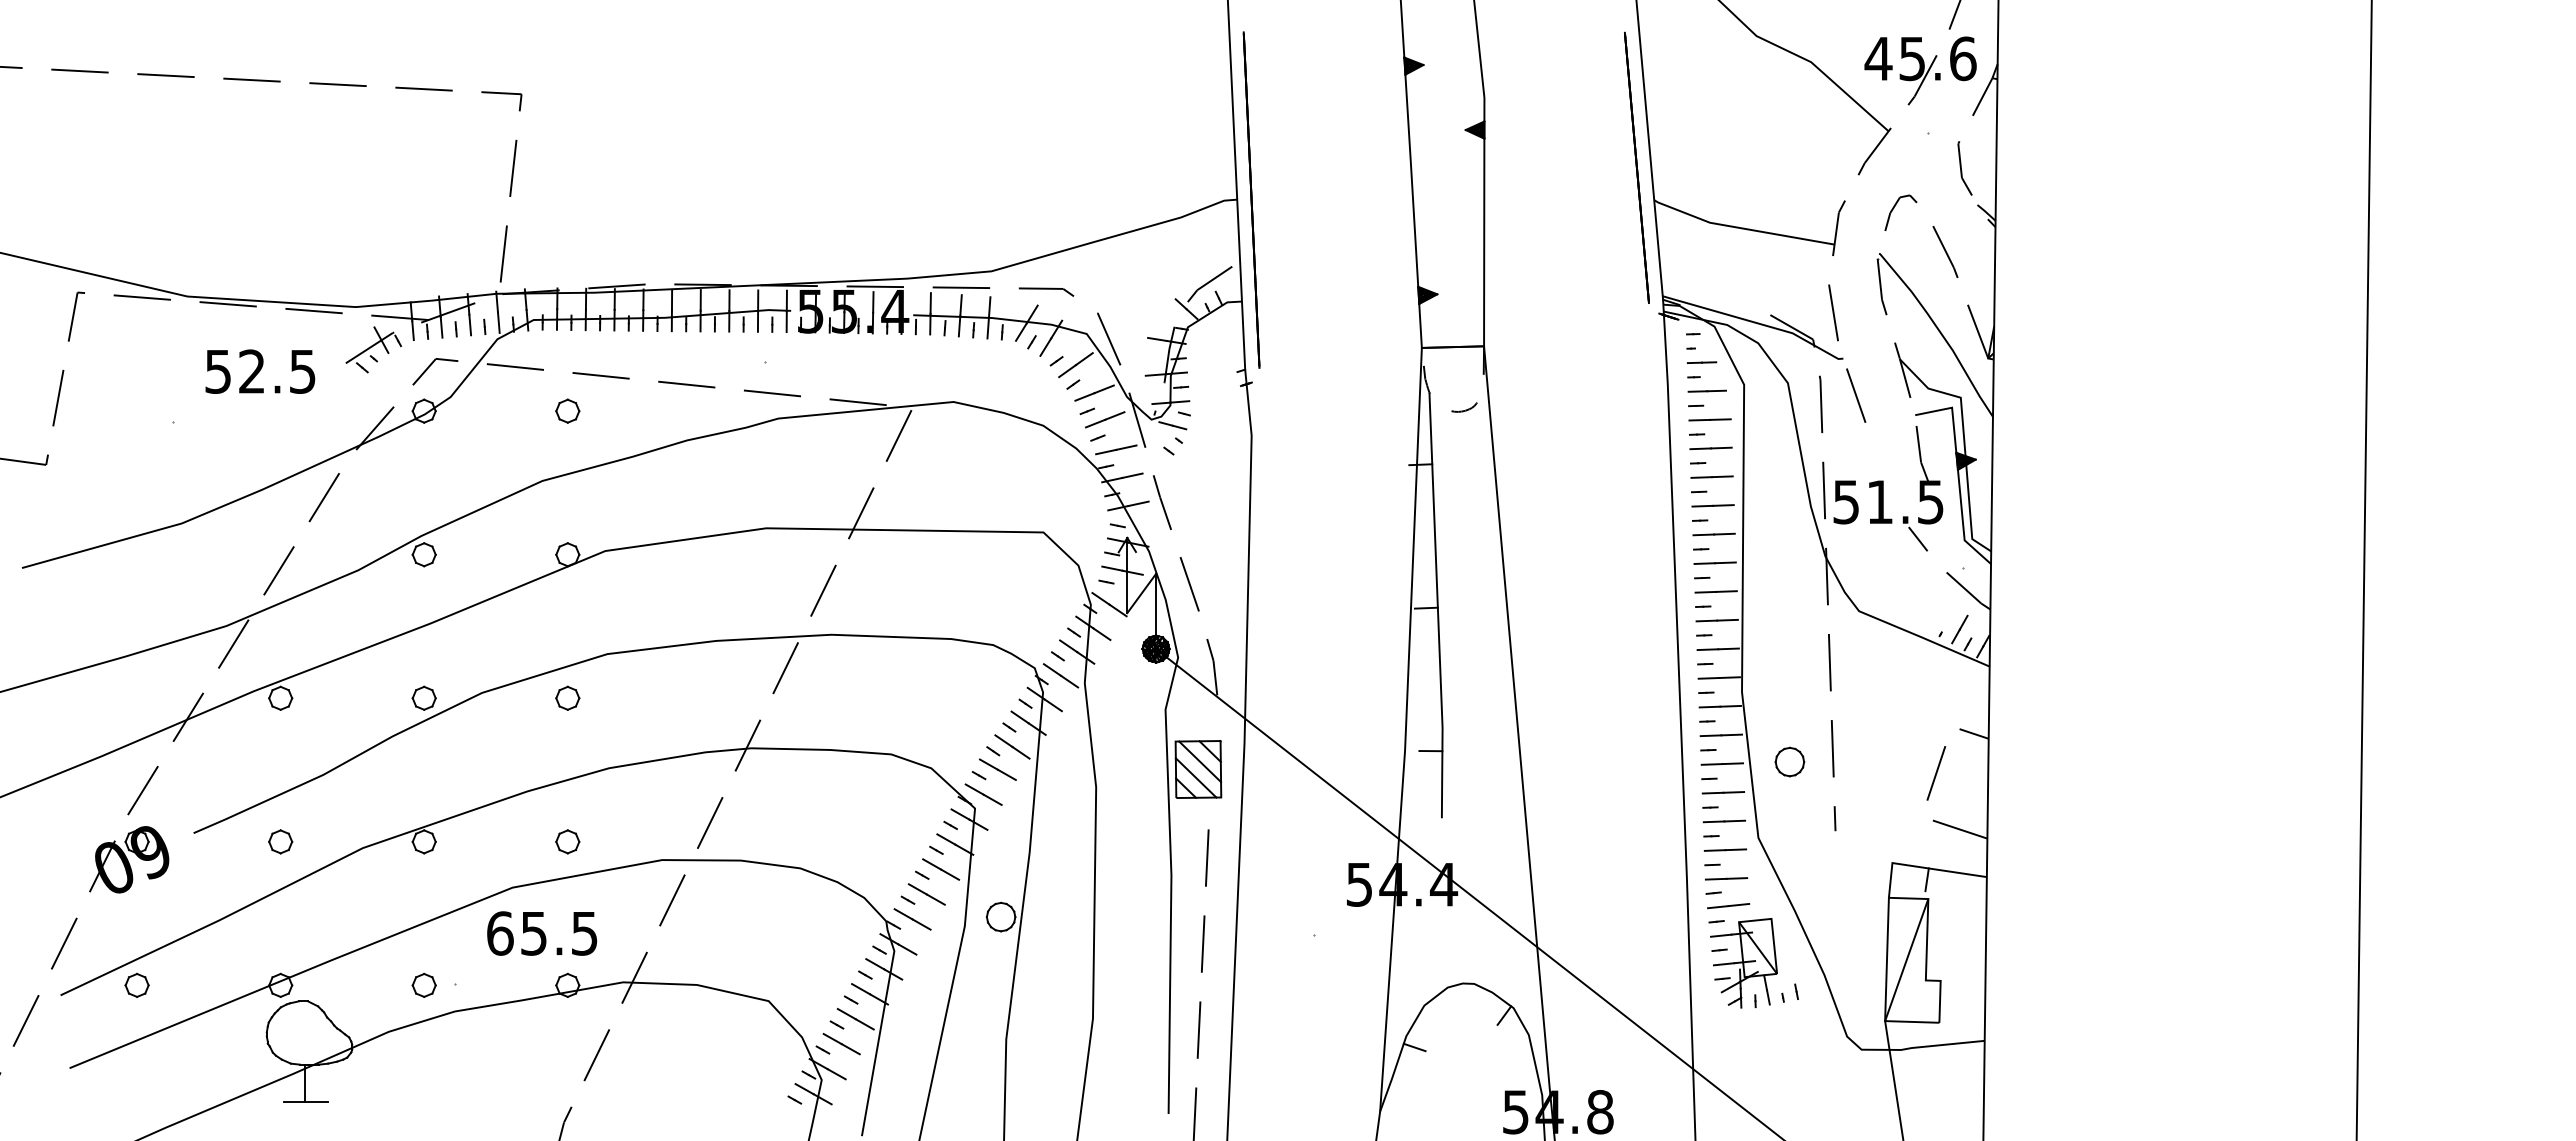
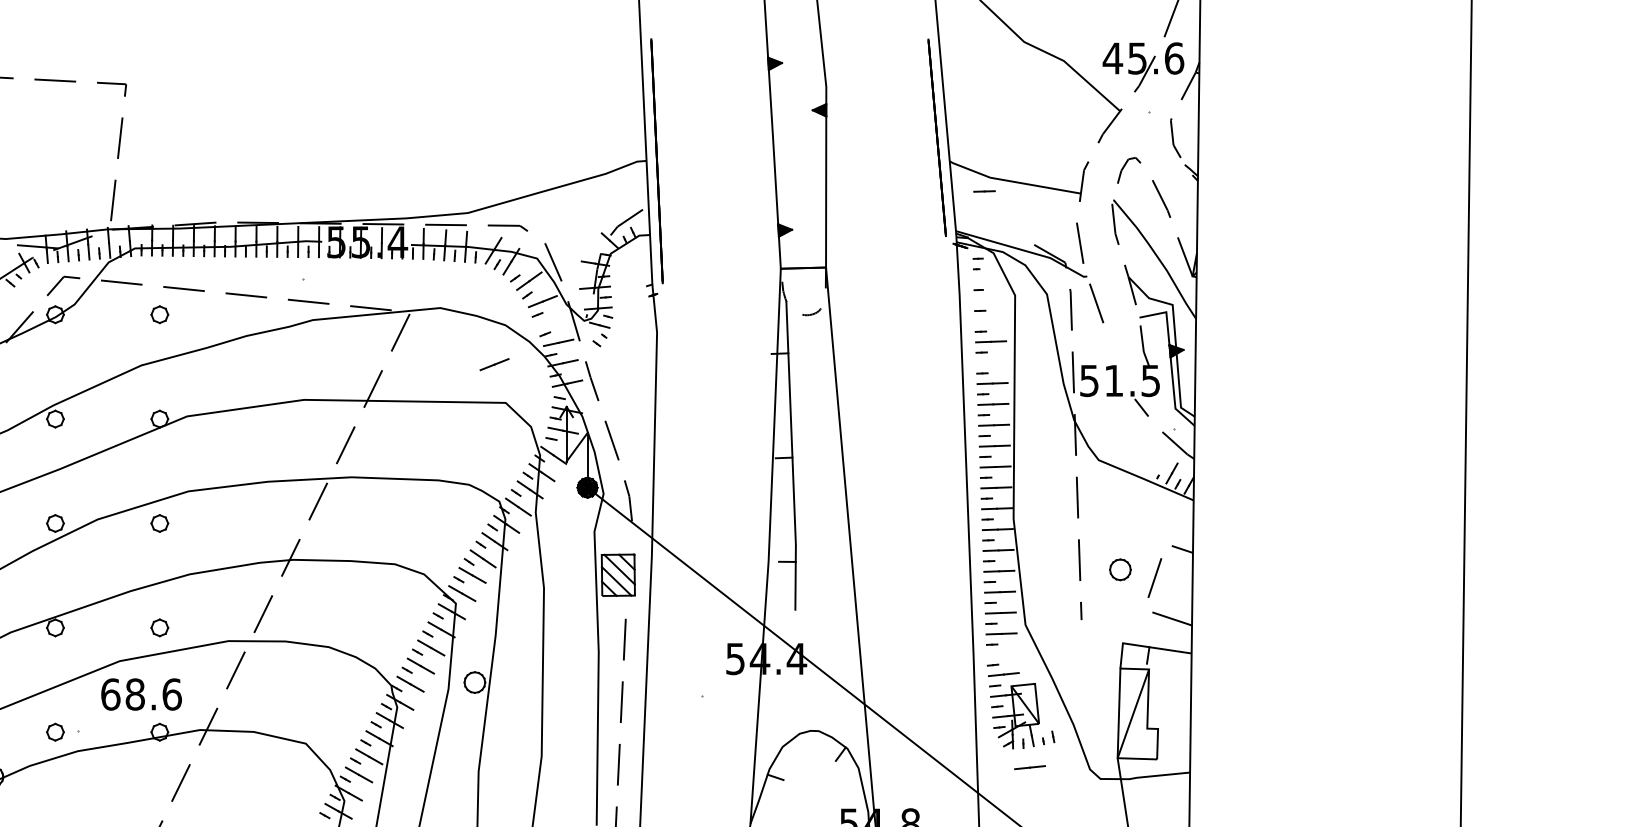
line: (1702, 362) -> (984, 191), moved
line: (1706, 390) -> (987, 299), removed
line: (1105, 419) -> (494, 364), moved
line: (1709, 419) -> (989, 320), removed
line: (1711, 476) -> (991, 362), removed
part: (1789, 761) -> (1120, 569), moved
line: (1726, 878) -> (1002, 654), removed
text: (559, 933) -> (153, 694), 65.5 -> 68.6
line: (1764, 1034) -> (1029, 767), added

